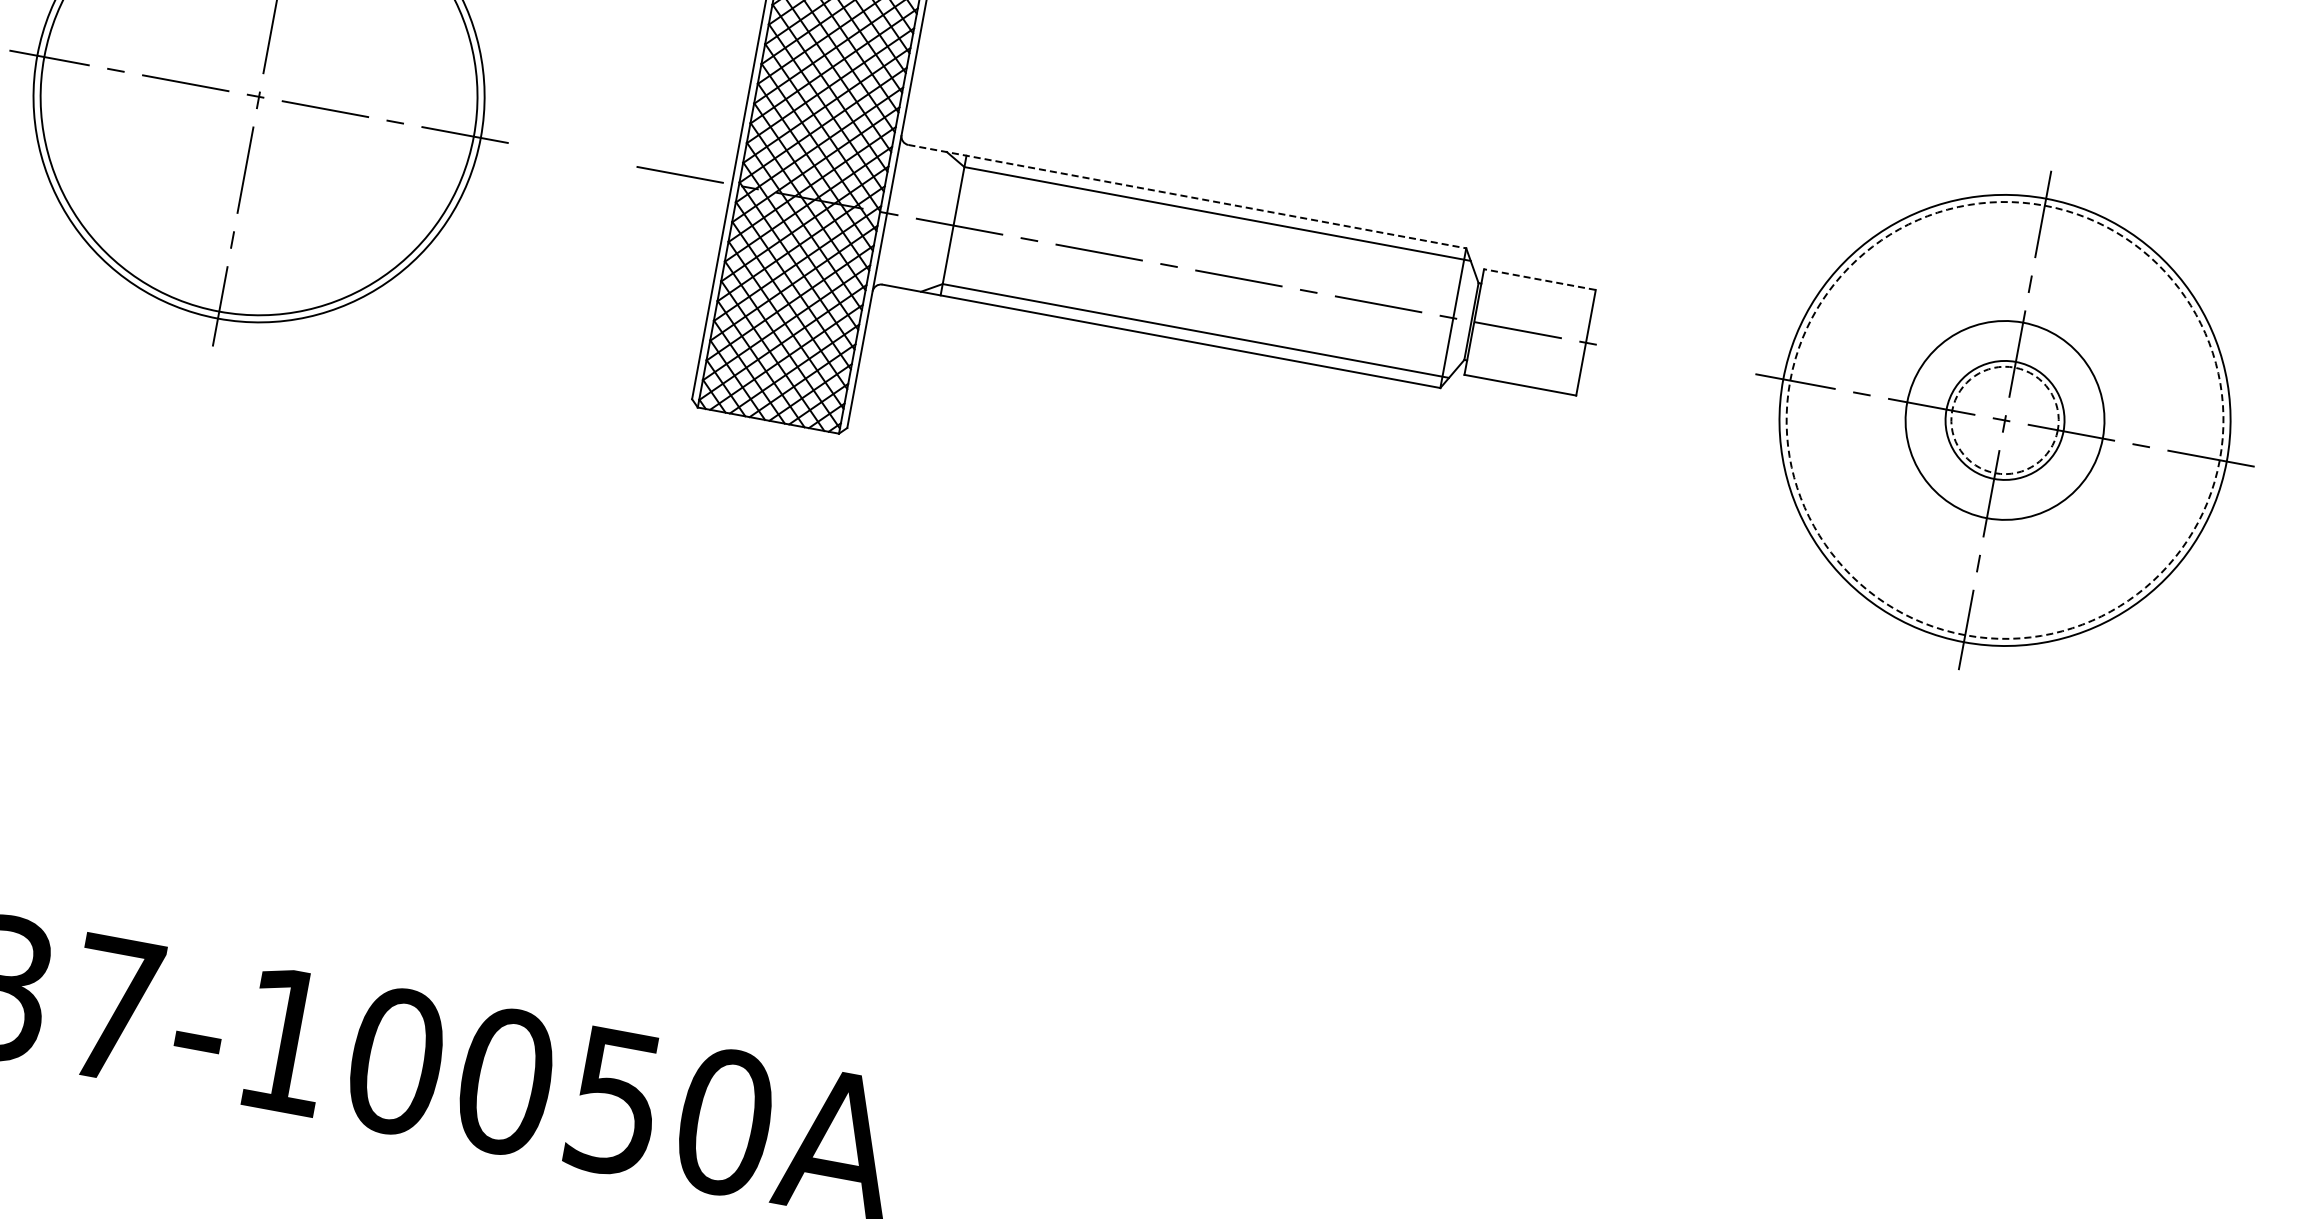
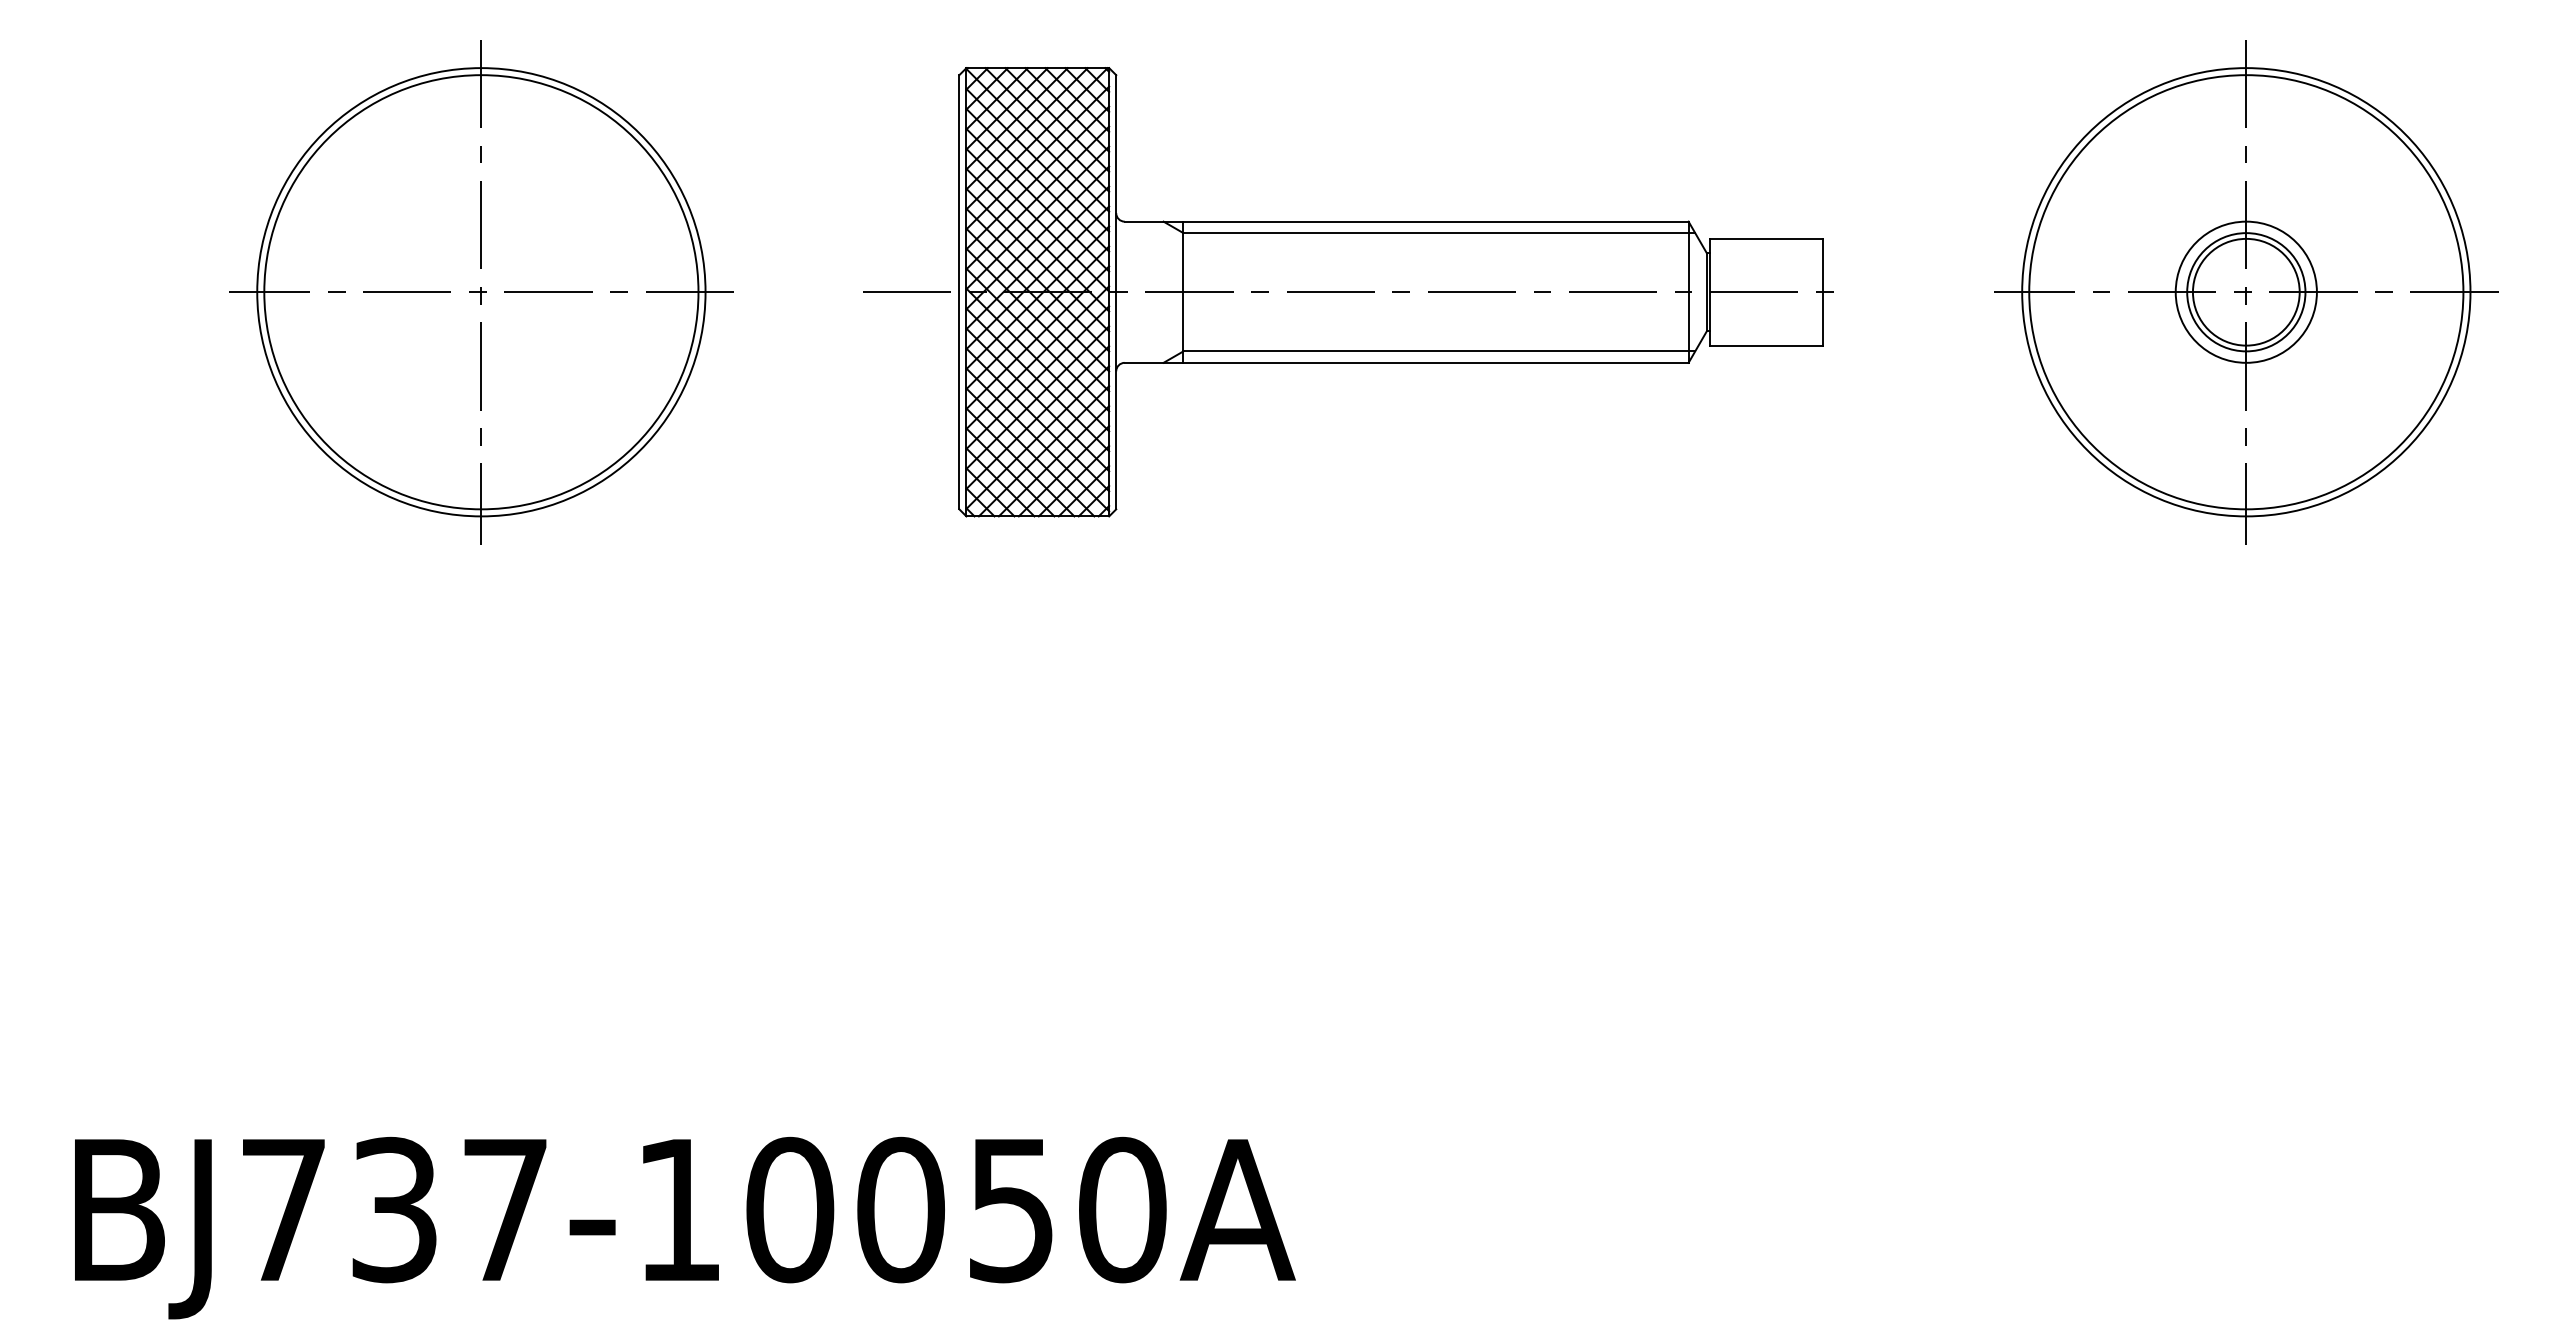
line: (1187, 196) -> (1406, 221), dashed -> solid
line: (1539, 279) -> (1765, 238), dashed -> solid
circle: (2004, 419) -> (2245, 291), dashed -> solid
circle: (2004, 419) -> (2245, 291), size x0.71
circle: (2005, 420) -> (2246, 292), dashed -> solid

